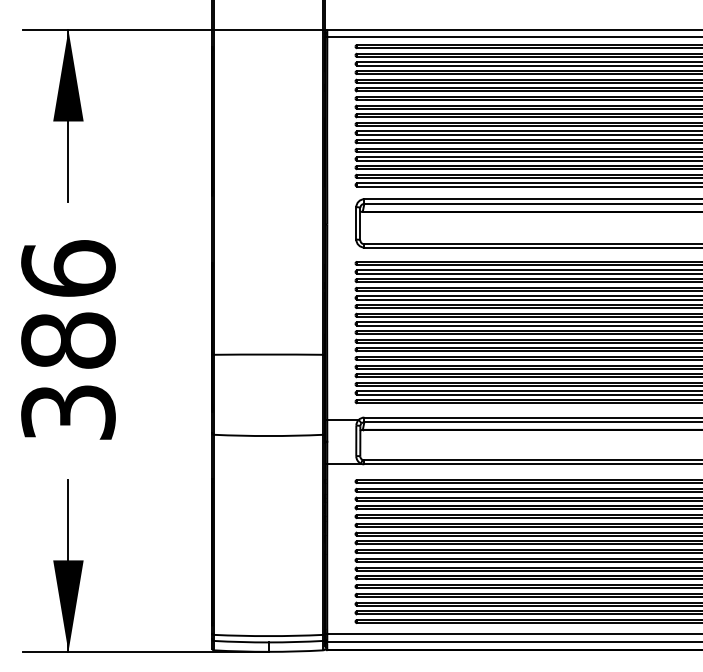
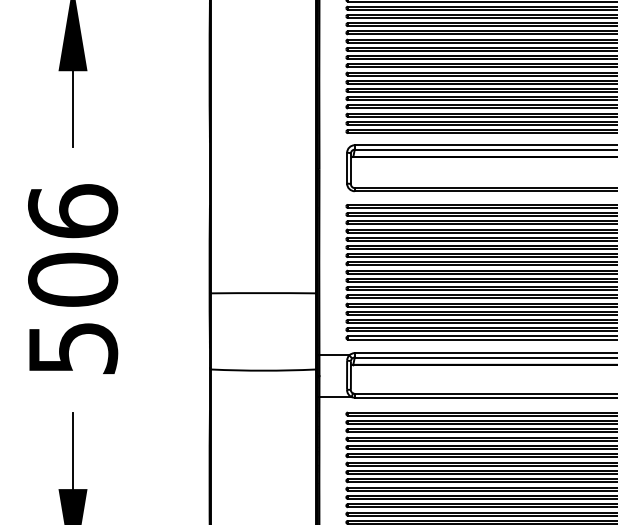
text: (68, 375) -> (73, 313), 386 -> 506

